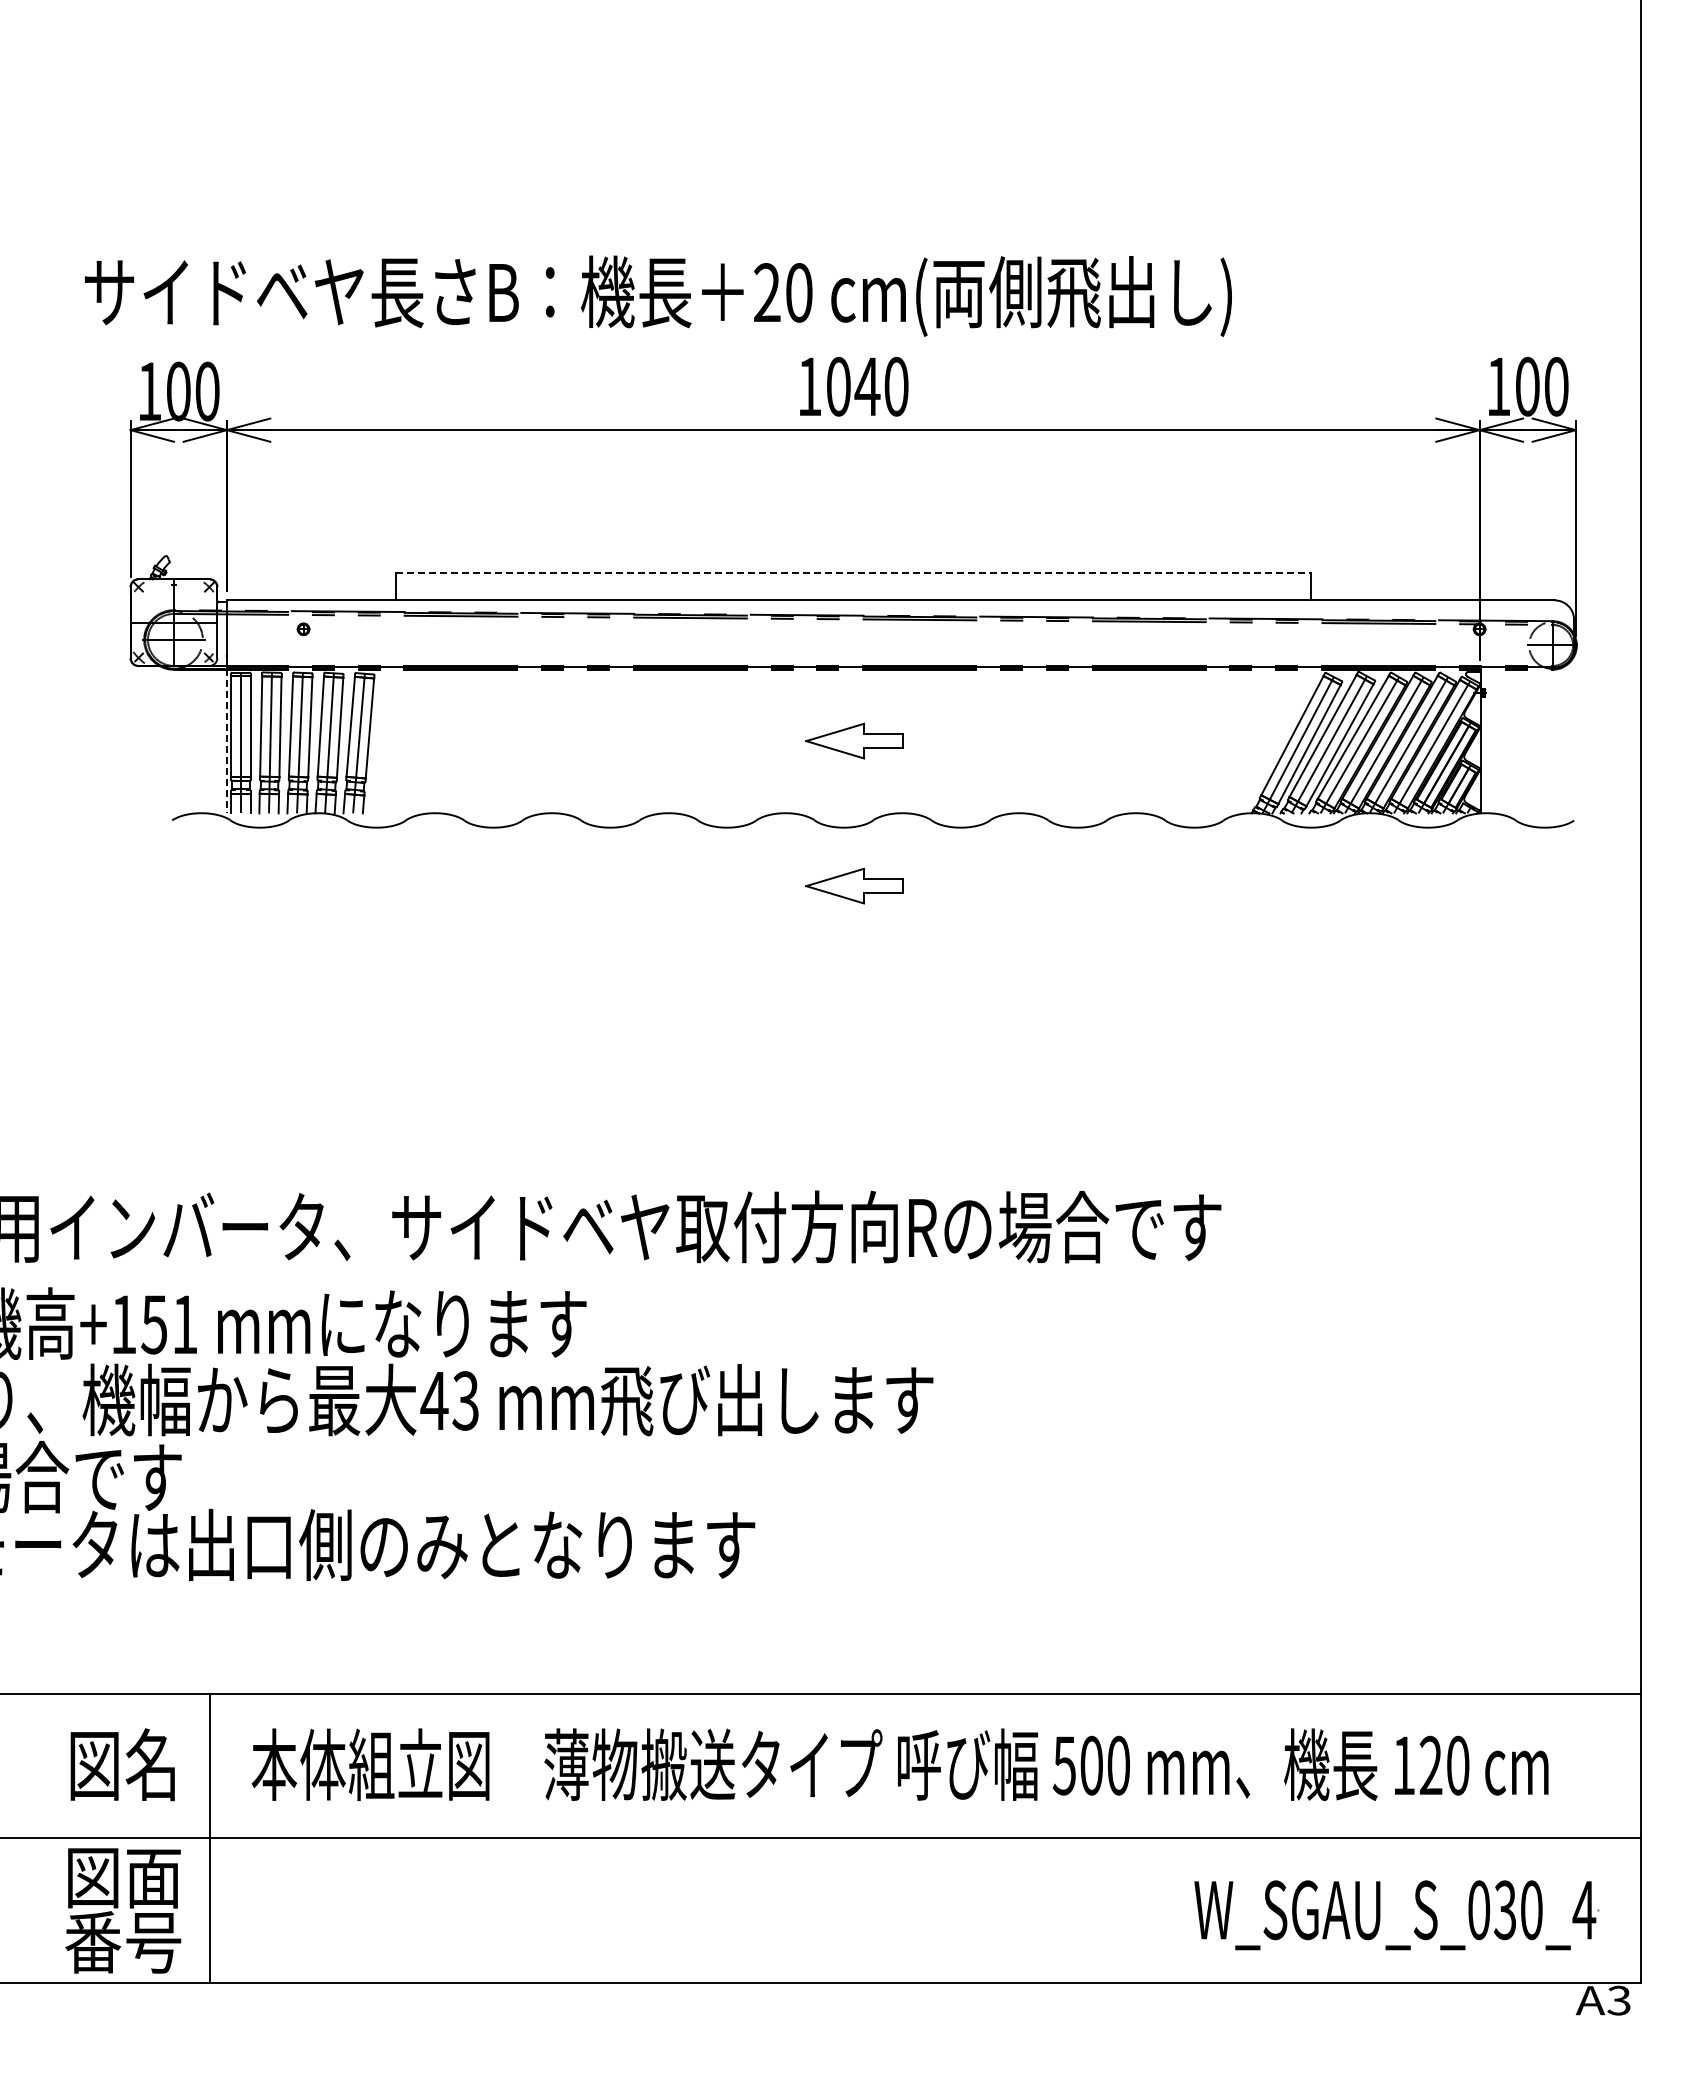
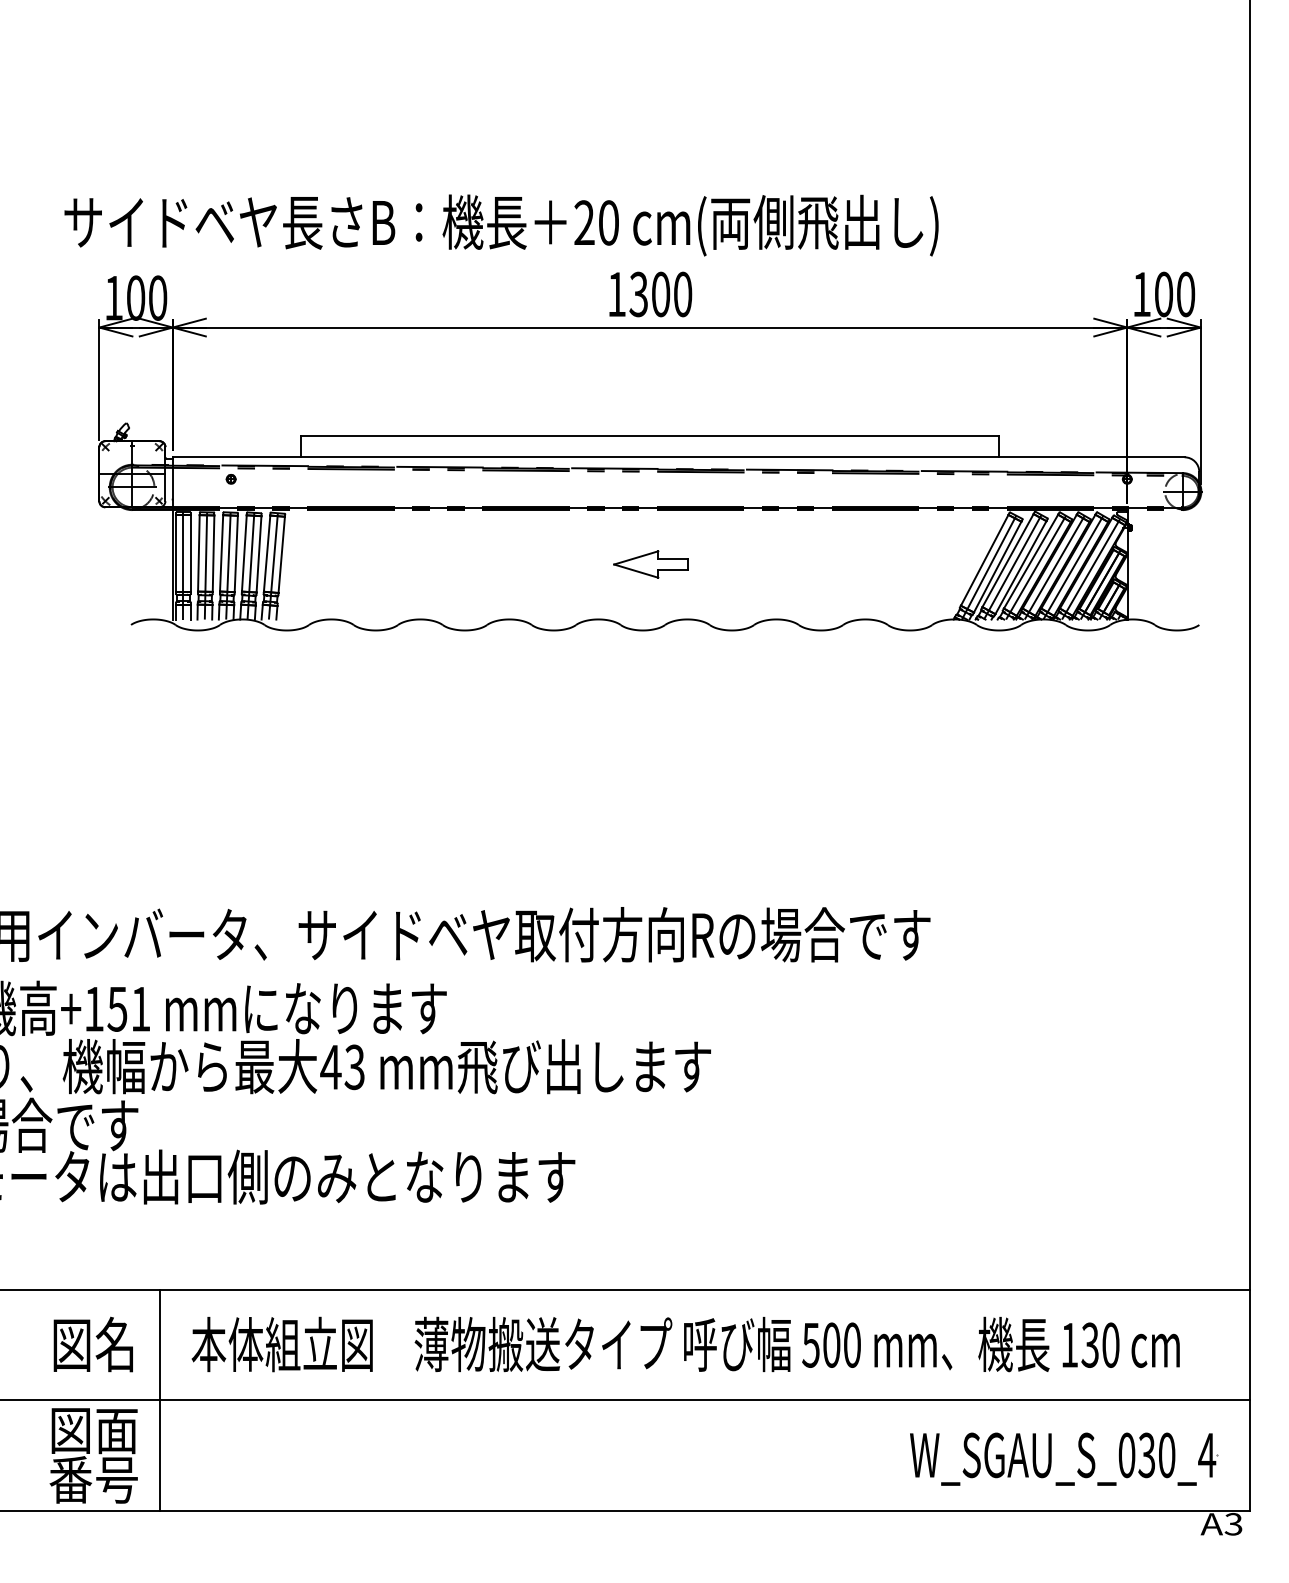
text: (853, 386) -> (650, 294), 1040 -> 1300
line: (853, 572) -> (650, 436), dashed -> solid
line: (226, 741) -> (172, 564), dashed -> solid
part: (854, 885) -> (650, 674), removed
text: (1430, 1765) -> (1089, 1345), 120 -> 130

